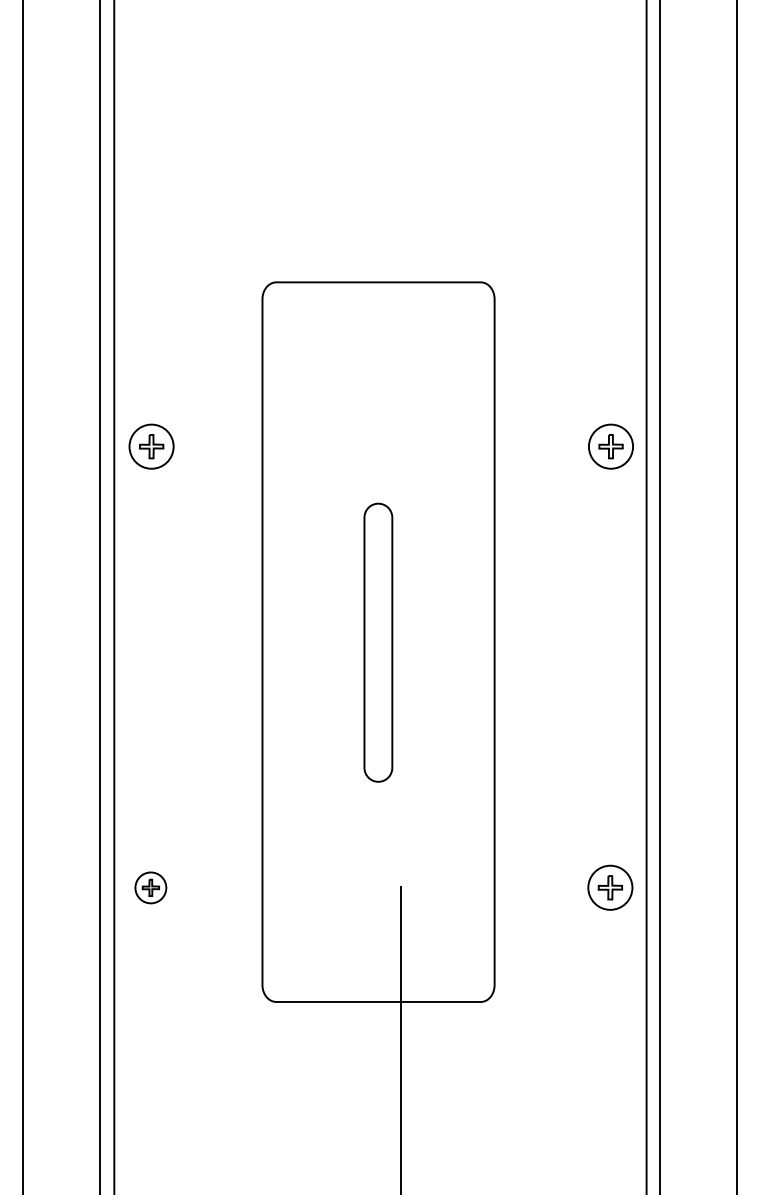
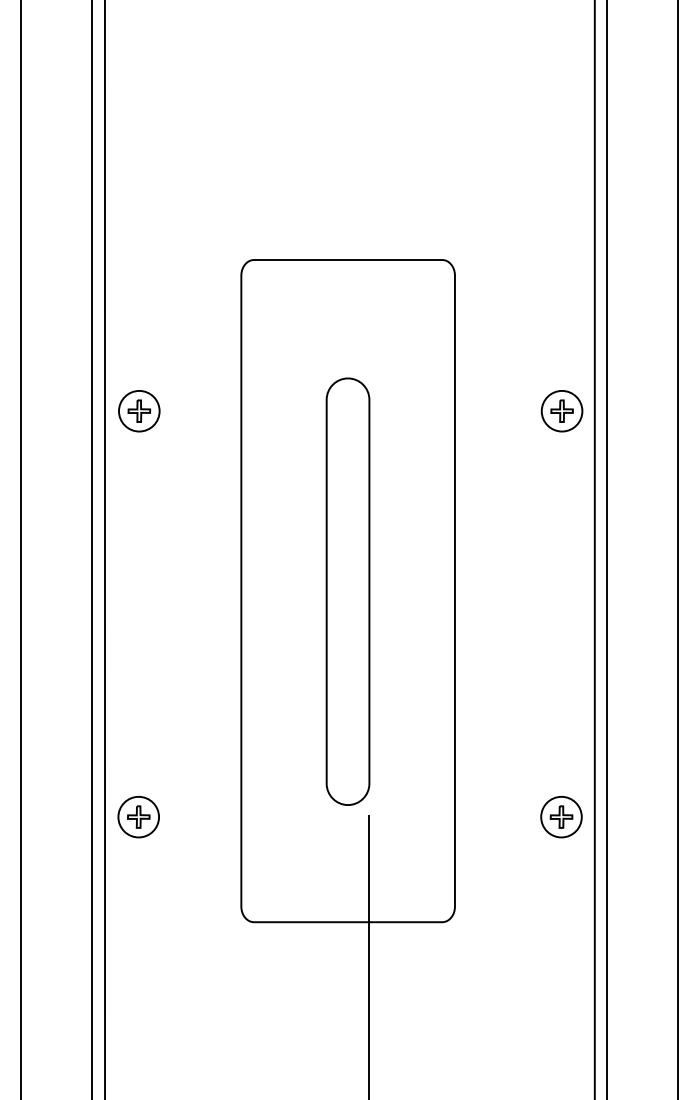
part: (377, 642) -> (347, 591), size x1.67
part: (150, 888) -> (138, 817), size x1.43

